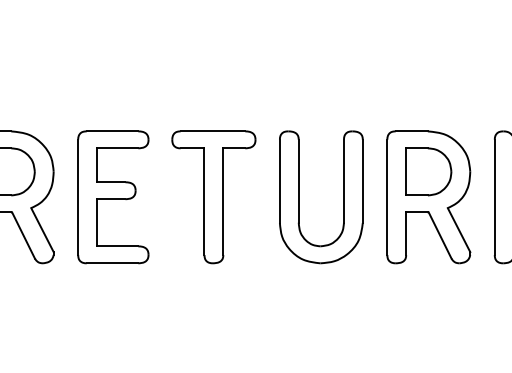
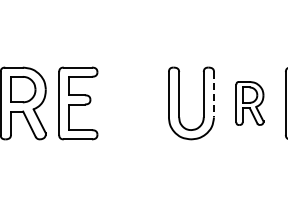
line: (363, 180) -> (214, 94), solid -> dashed
part: (212, 197) -> (132, 103), removed
part: (427, 197) -> (249, 103), size x0.6

